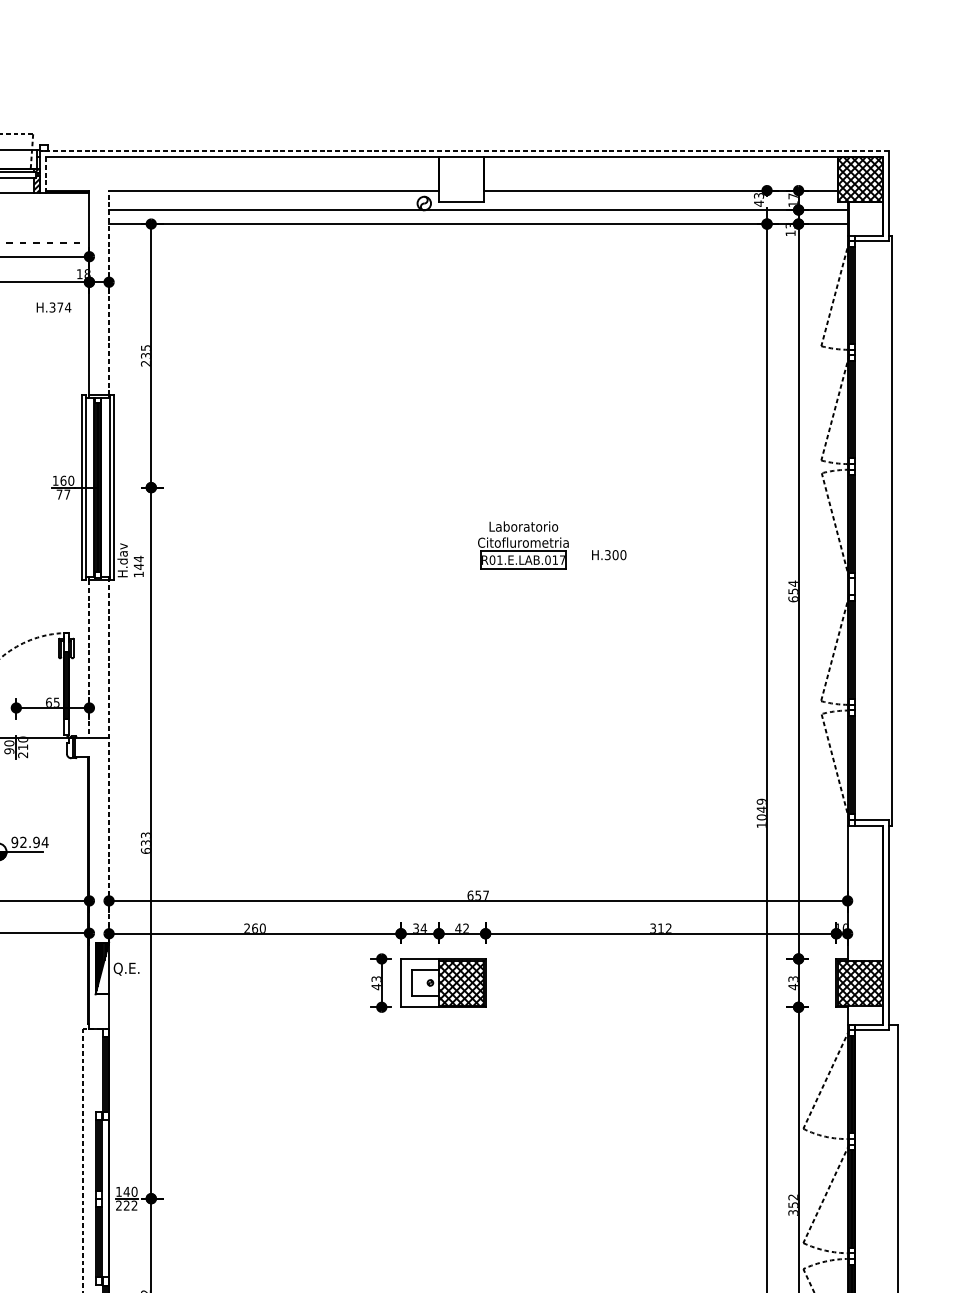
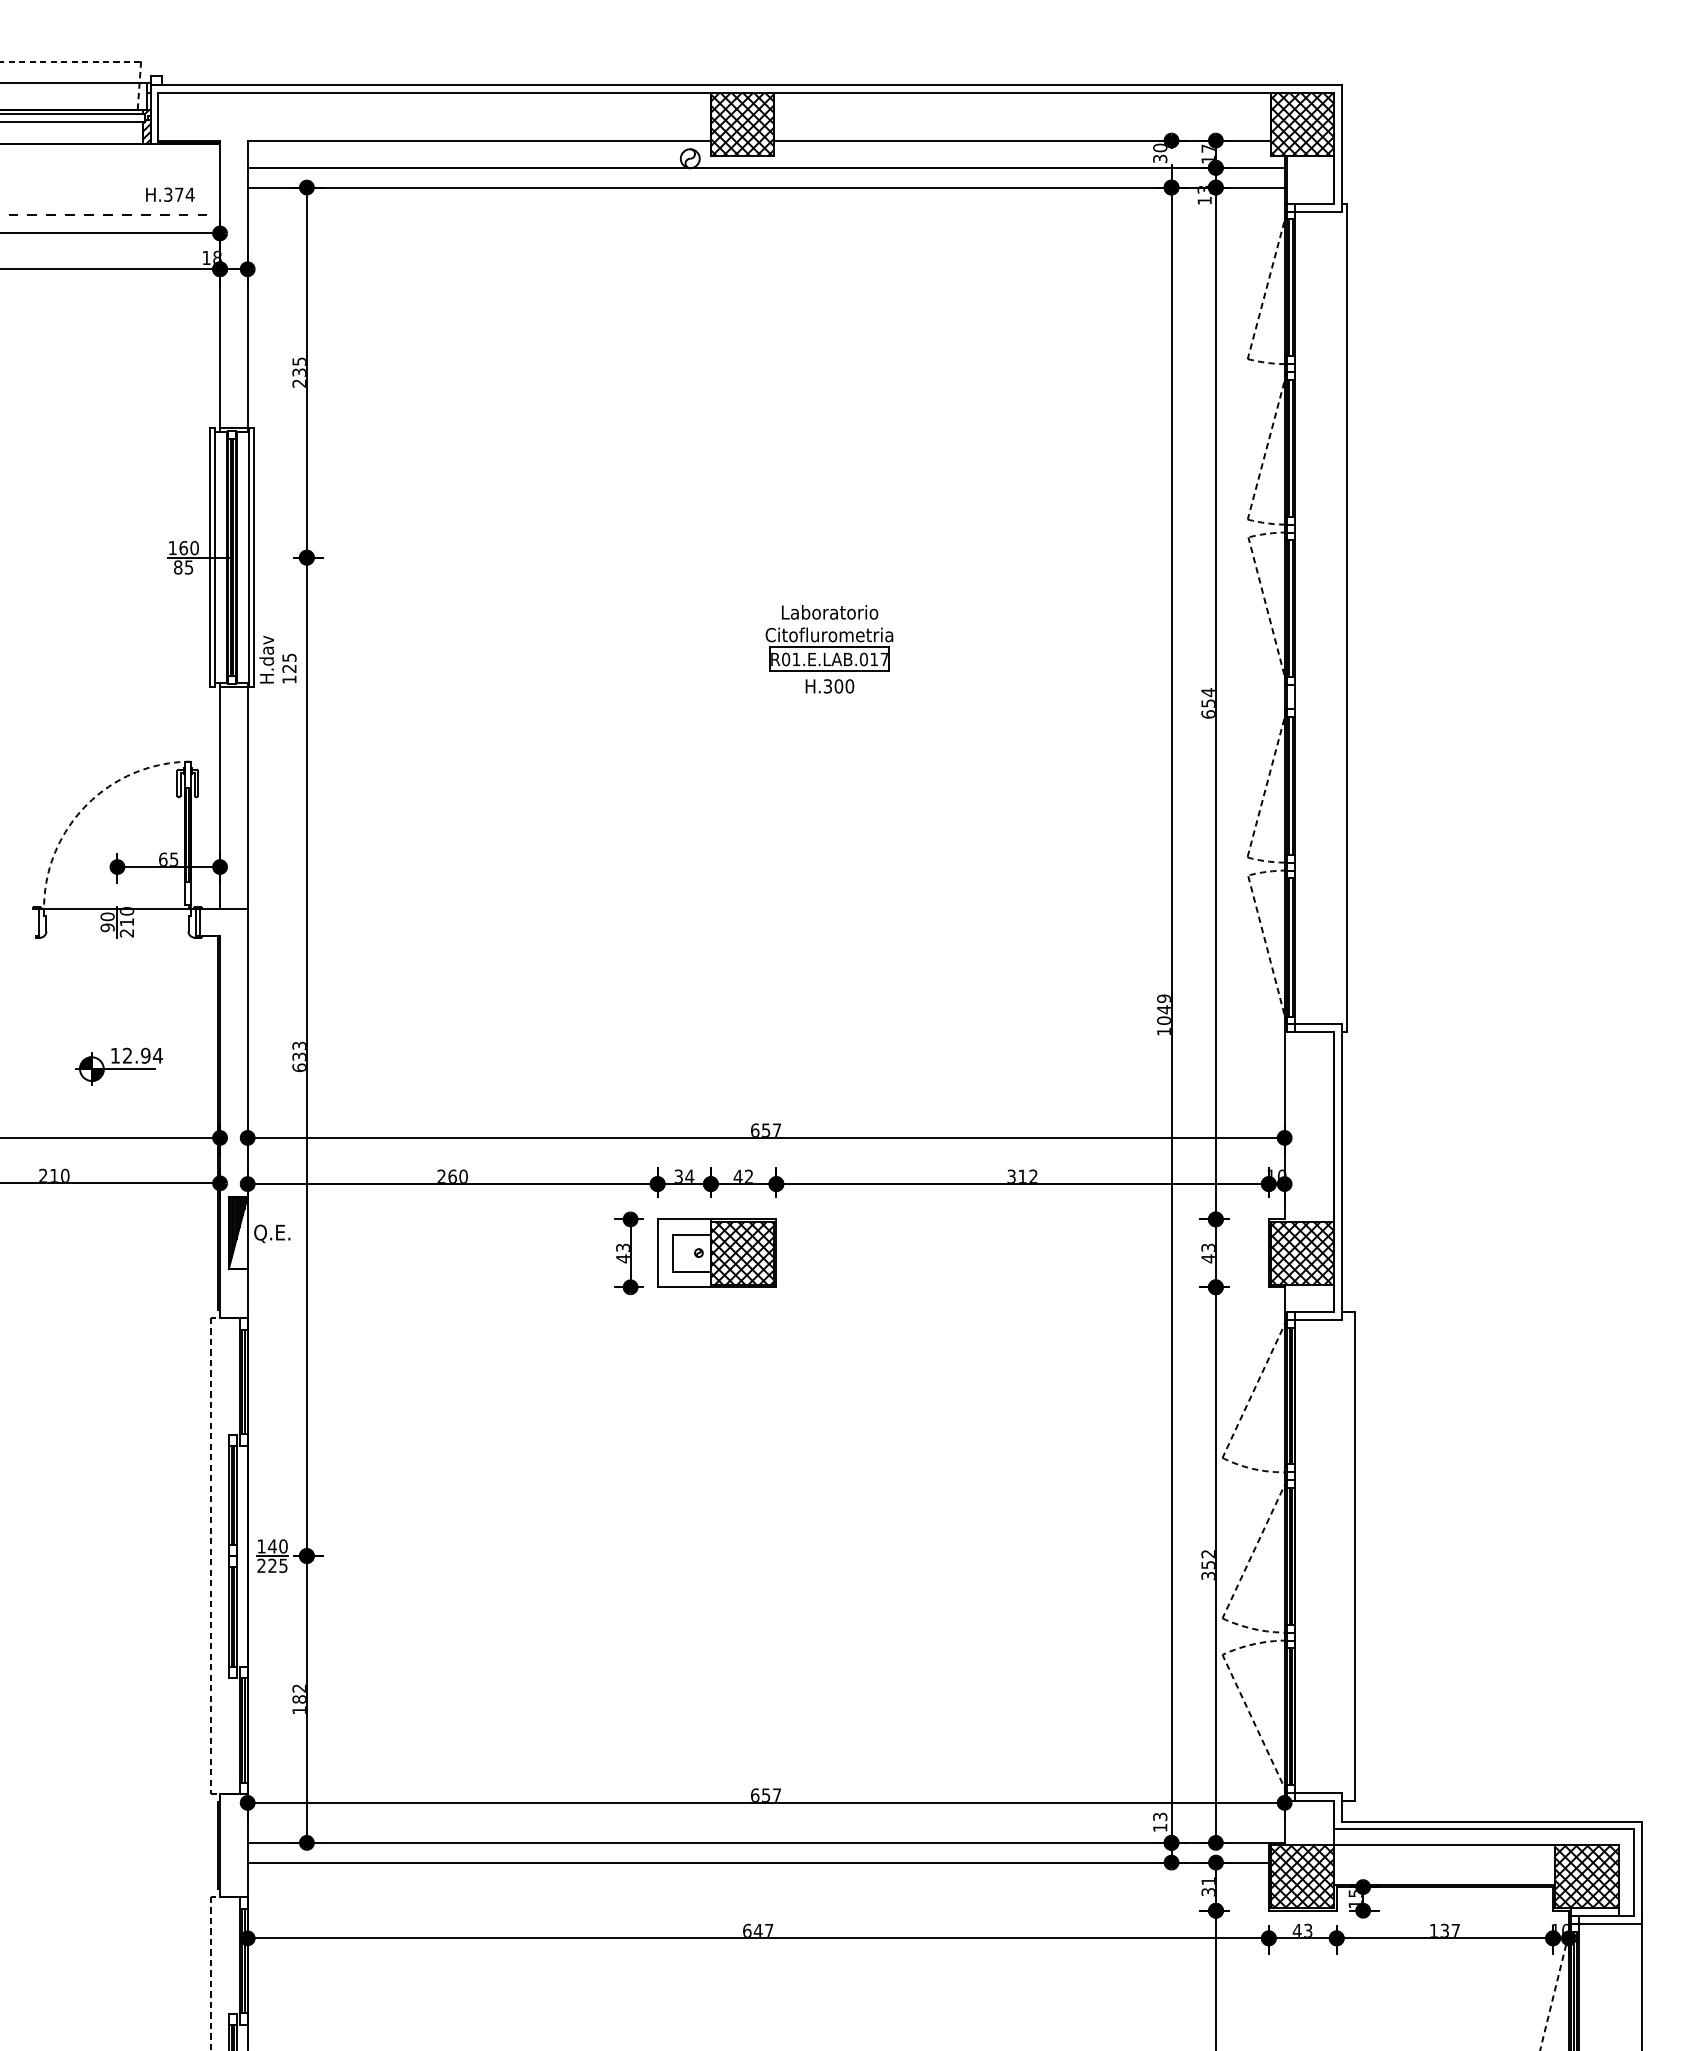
line: (464, 151) -> (746, 85), dashed -> solid
line: (45, 173) -> (158, 116), dashed -> solid
hatch: (461, 179) -> (742, 124), added
text: (759, 199) -> (1160, 153), 43 -> 30
line: (108, 293) -> (247, 284), dashed -> solid
text: (54, 307) -> (170, 194), moved
text: (63, 494) -> (183, 567), 77 -> 85
text: (608, 555) -> (829, 686), moved
text: (138, 563) -> (289, 663), 144 -> 125
line: (89, 658) -> (220, 797), dashed -> solid
line: (108, 761) -> (247, 941), dashed -> solid
text: (14, 842) -> (115, 1055), 92.94 -> 12.94
text: (134, 1205) -> (283, 1565), 222 -> 225

